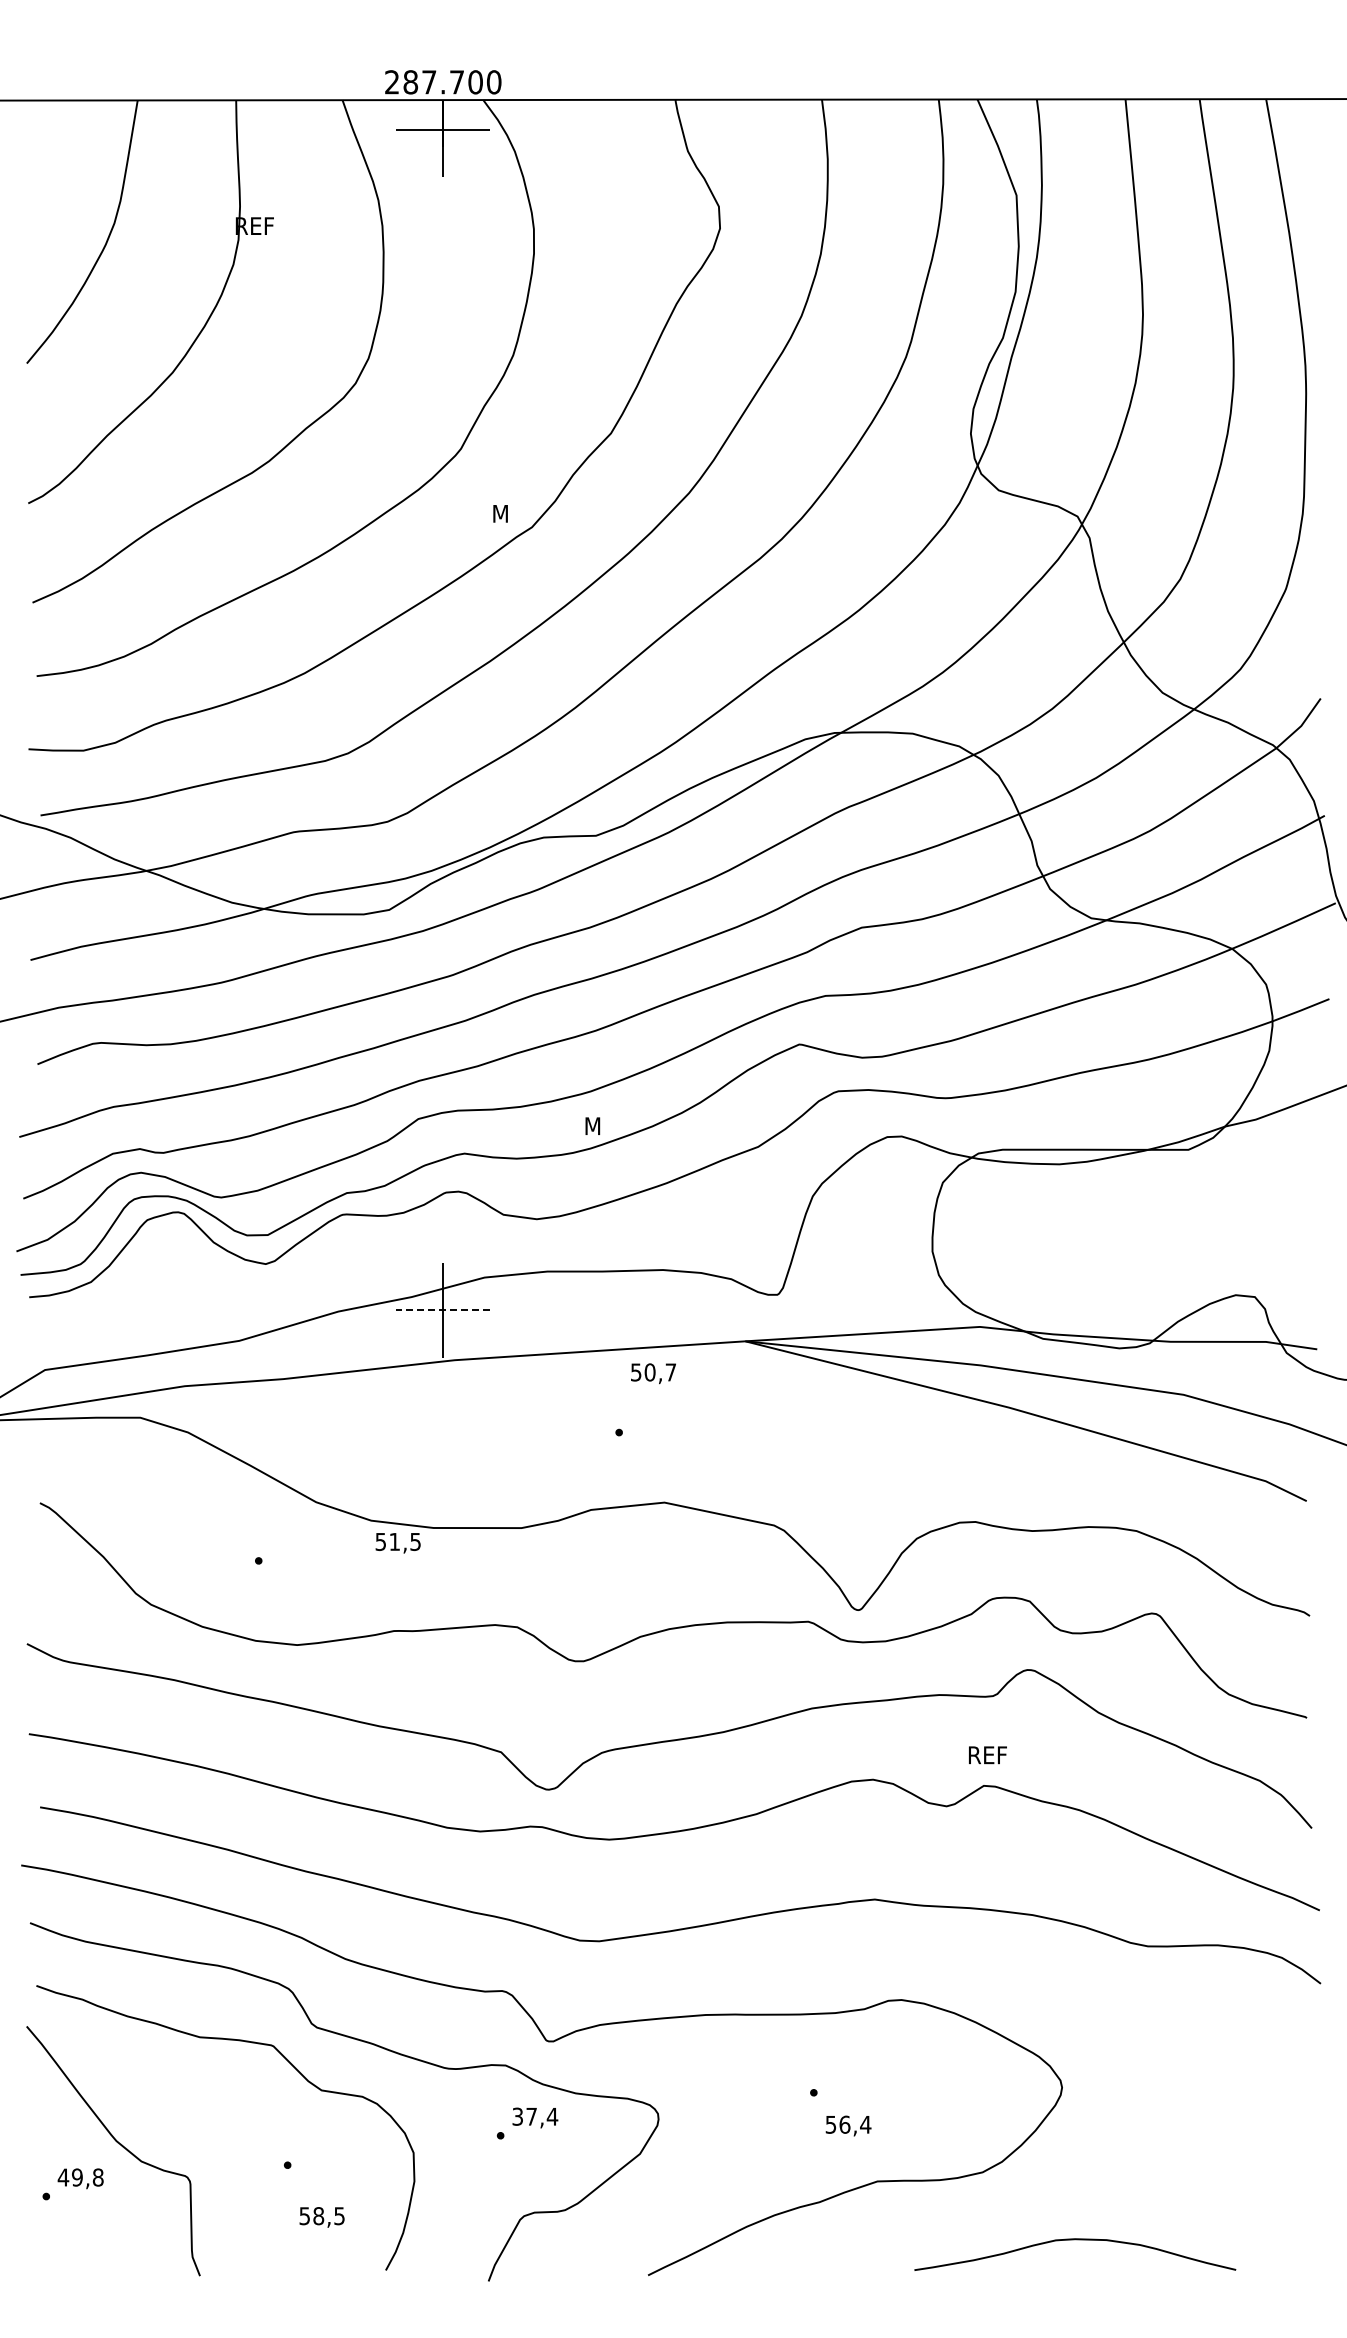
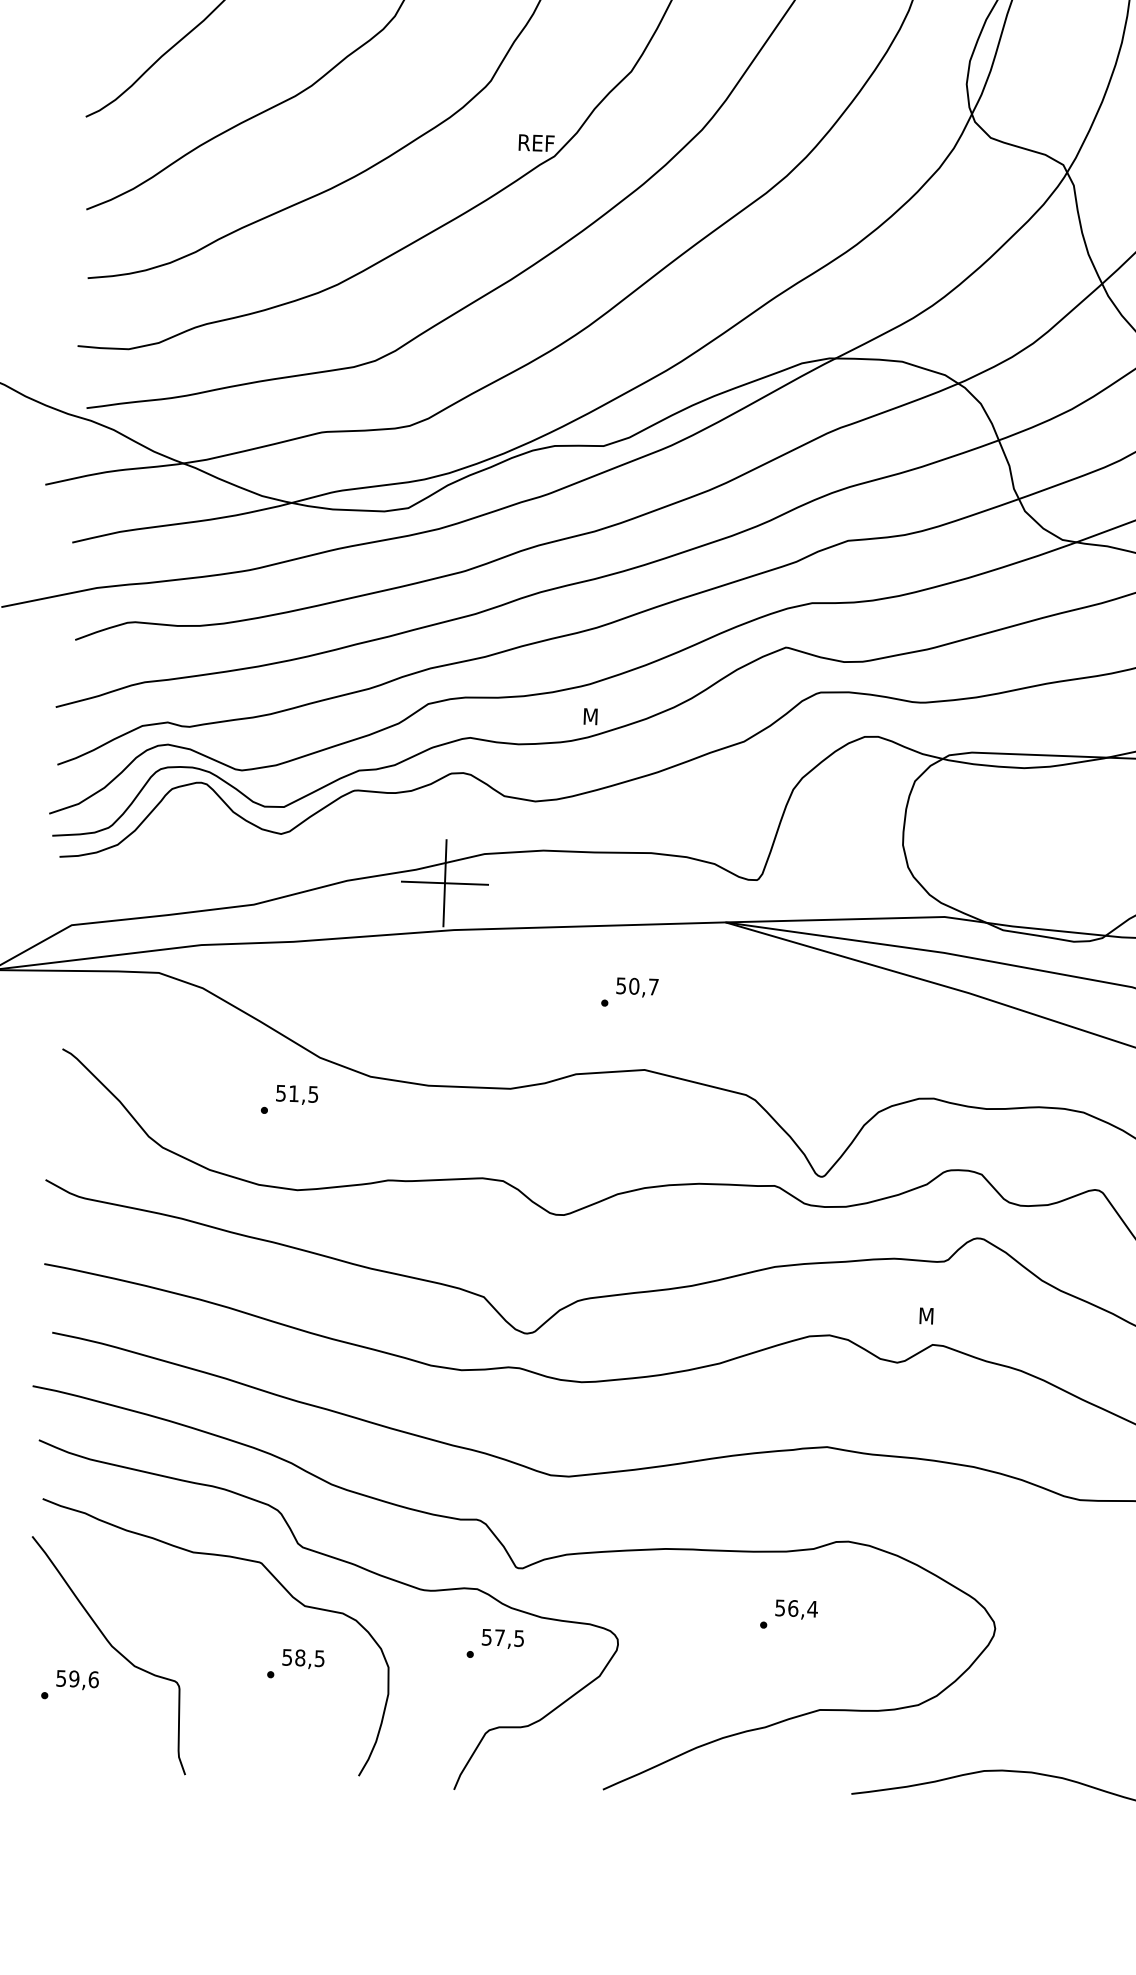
text: (513, 513) -> (537, 142), M -> REF
line: (442, 1310) -> (444, 883), dashed -> solid
text: (653, 1373) -> (637, 987), moved
text: (397, 1543) -> (296, 1095), moved
text: (988, 1755) -> (937, 1316), REF -> M
text: (535, 2116) -> (503, 1637), 37,4 -> 57,5
text: (848, 2125) -> (796, 1609), moved
text: (80, 2177) -> (77, 1679), 49,8 -> 59,6
text: (321, 2217) -> (302, 1659), moved

